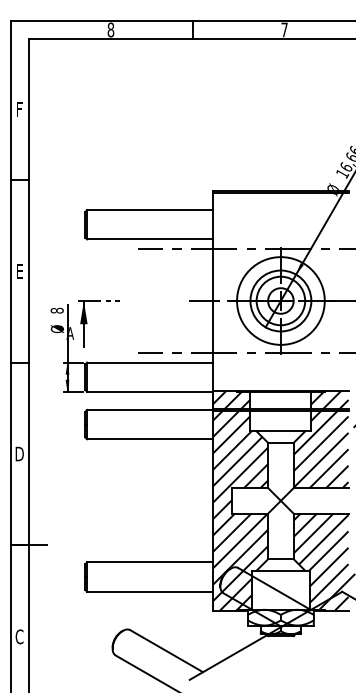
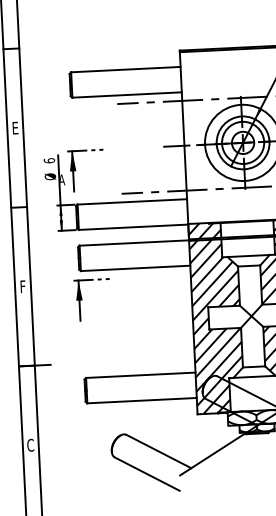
text: (56, 310) -> (48, 160), 8 -> 6
text: (19, 453) -> (22, 286), D -> F
part: (87, 472) -> (82, 299), added

